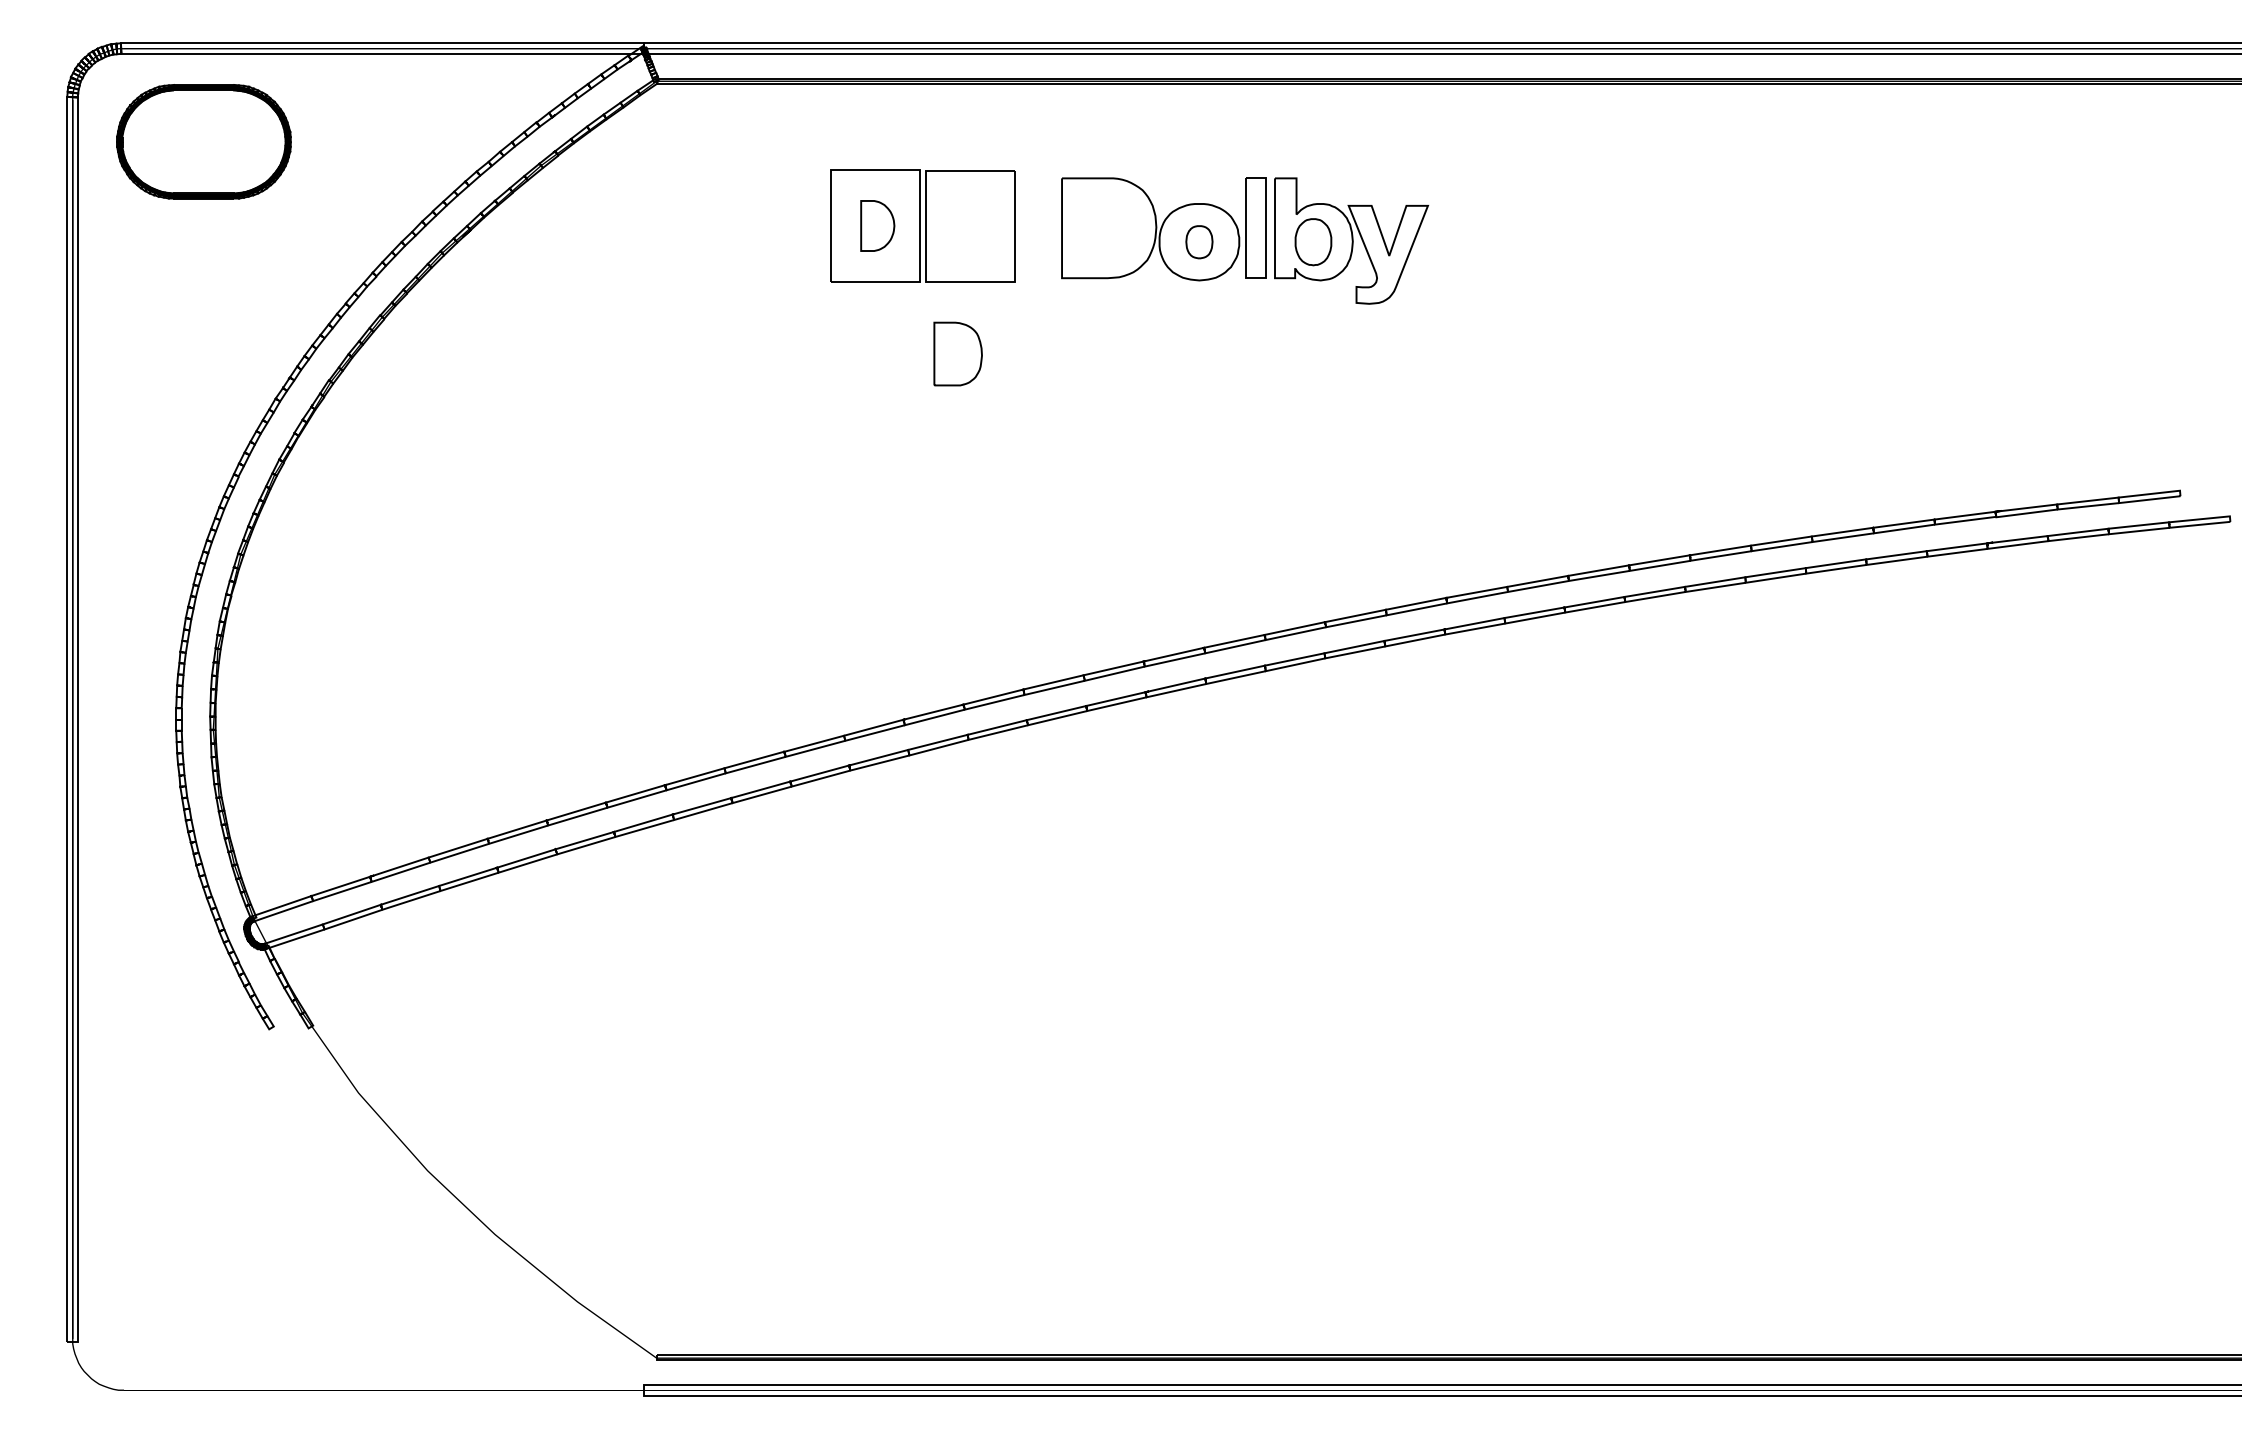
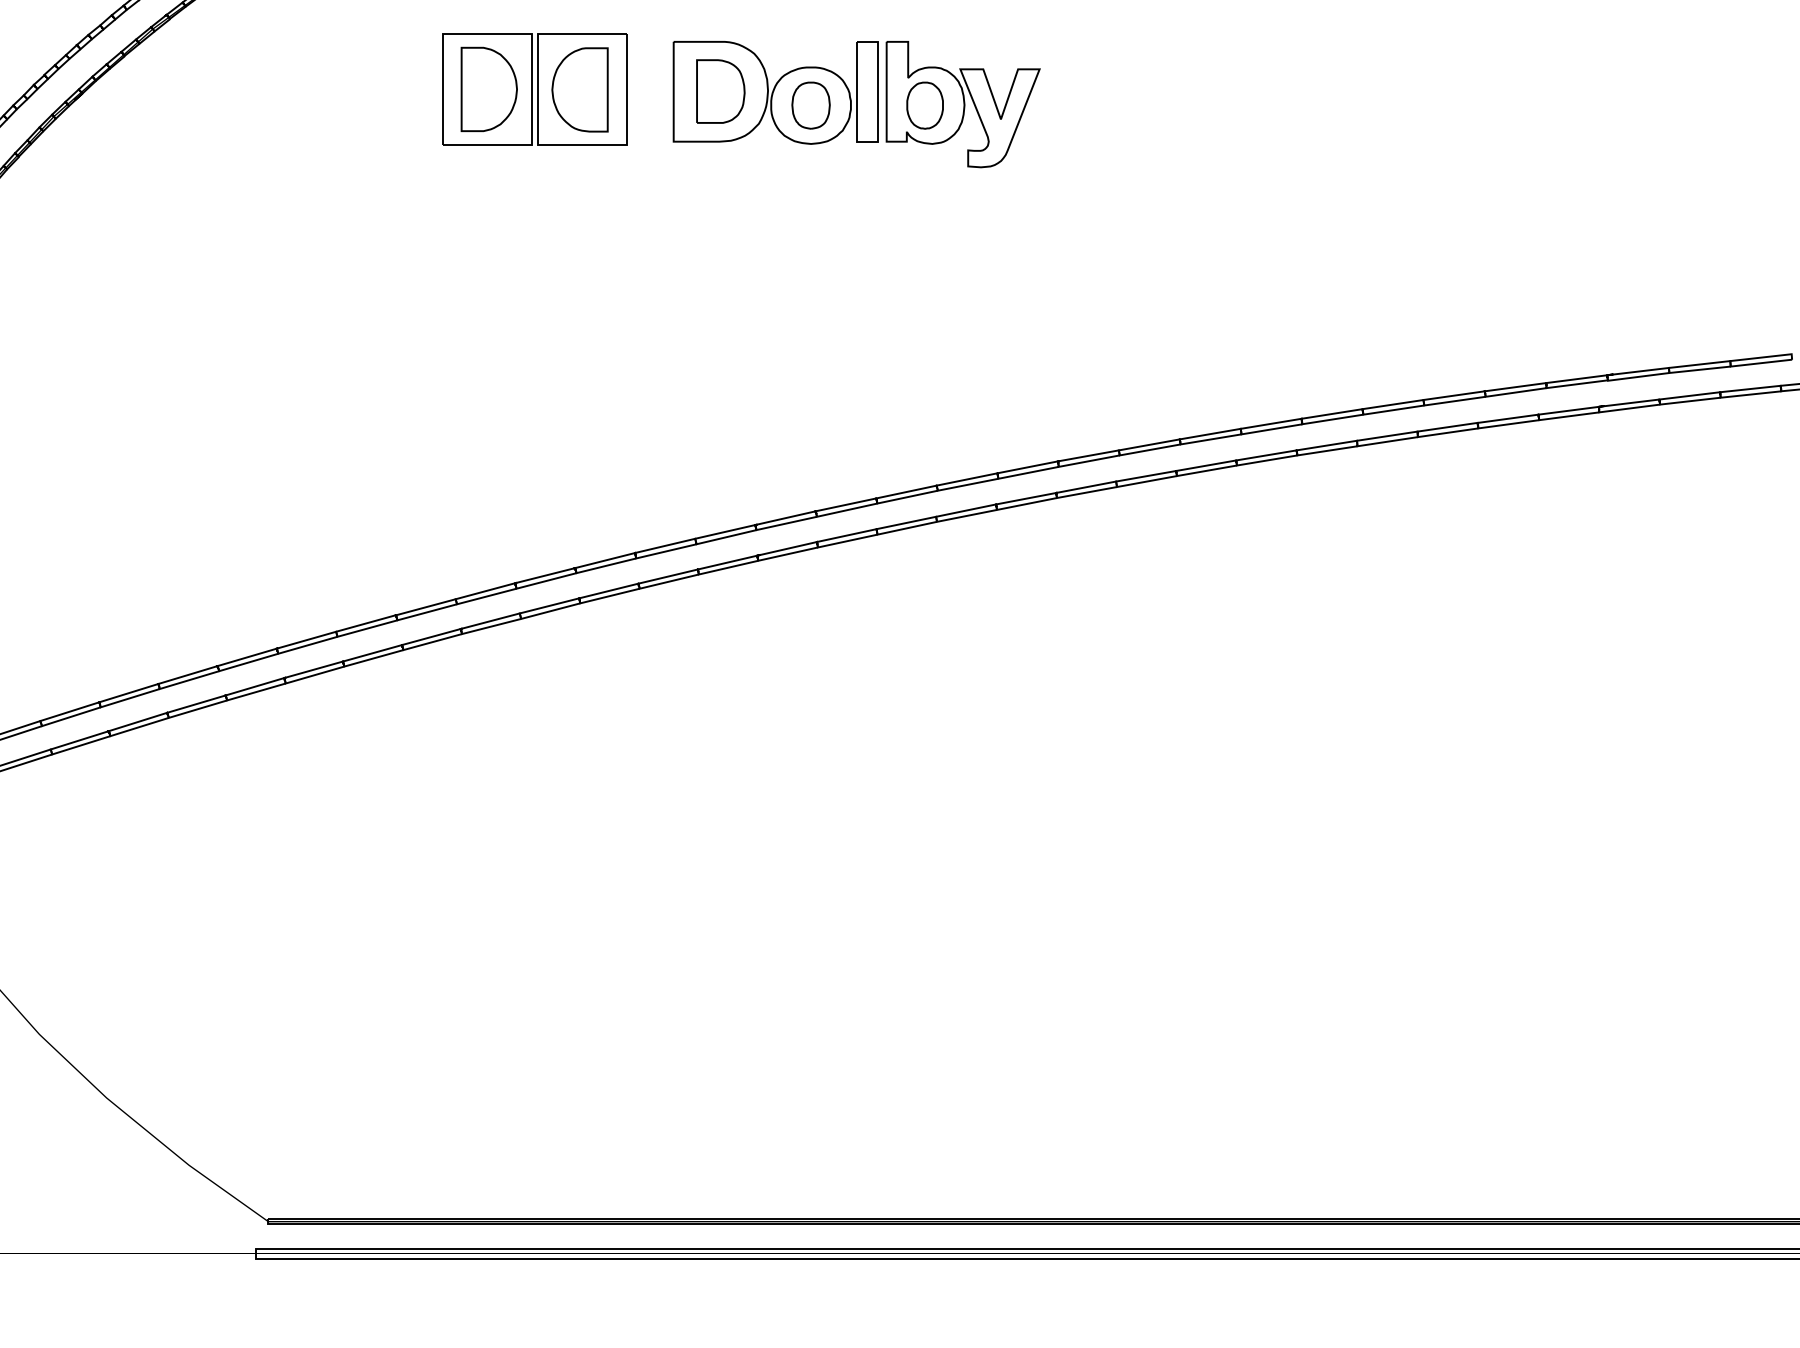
part: (877, 225) -> (489, 88), size x1.67
part: (967, 225) -> (579, 88), added
part: (1199, 242) -> (811, 105), size x1.43
part: (957, 353) -> (720, 90), moved

